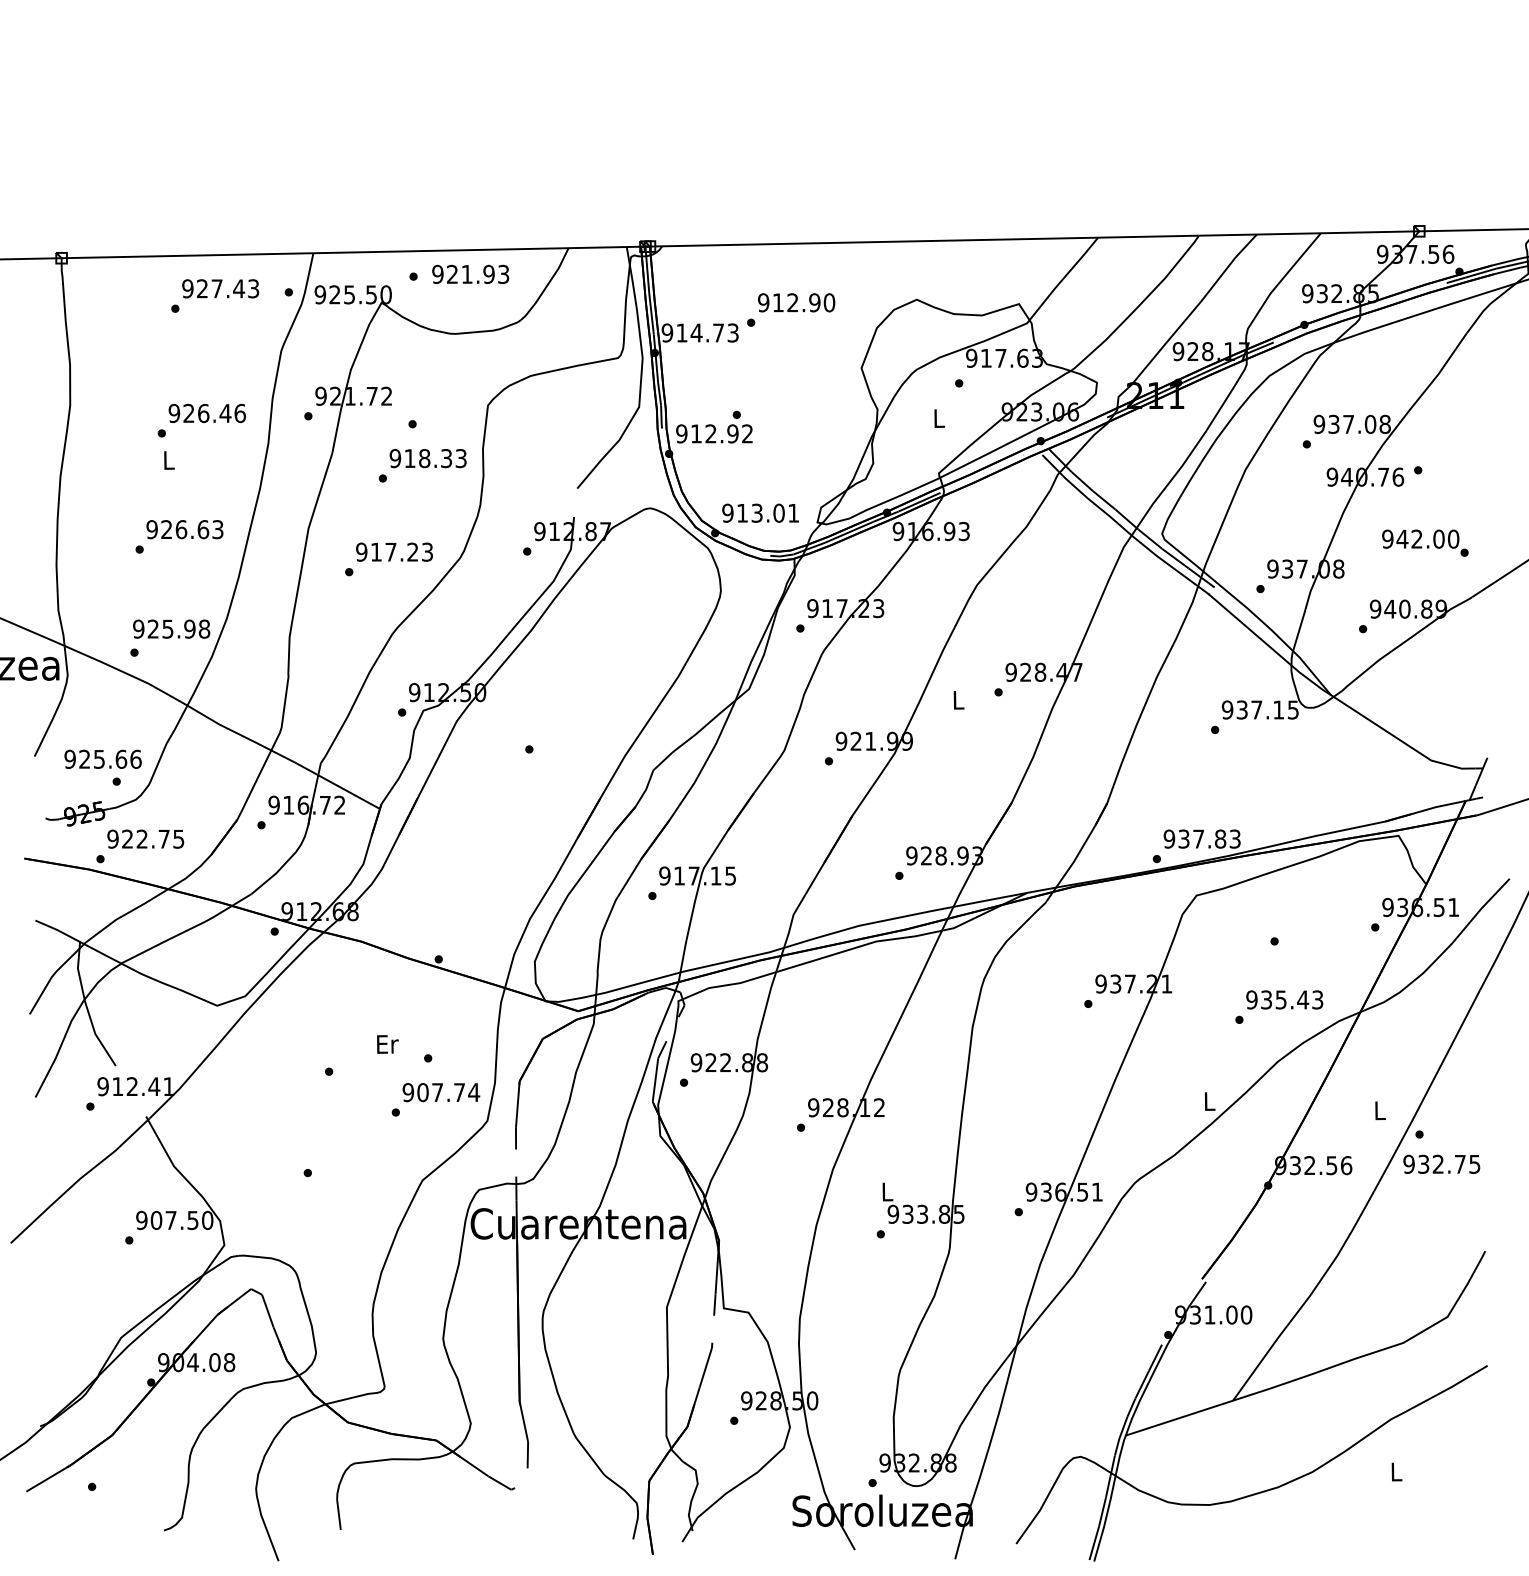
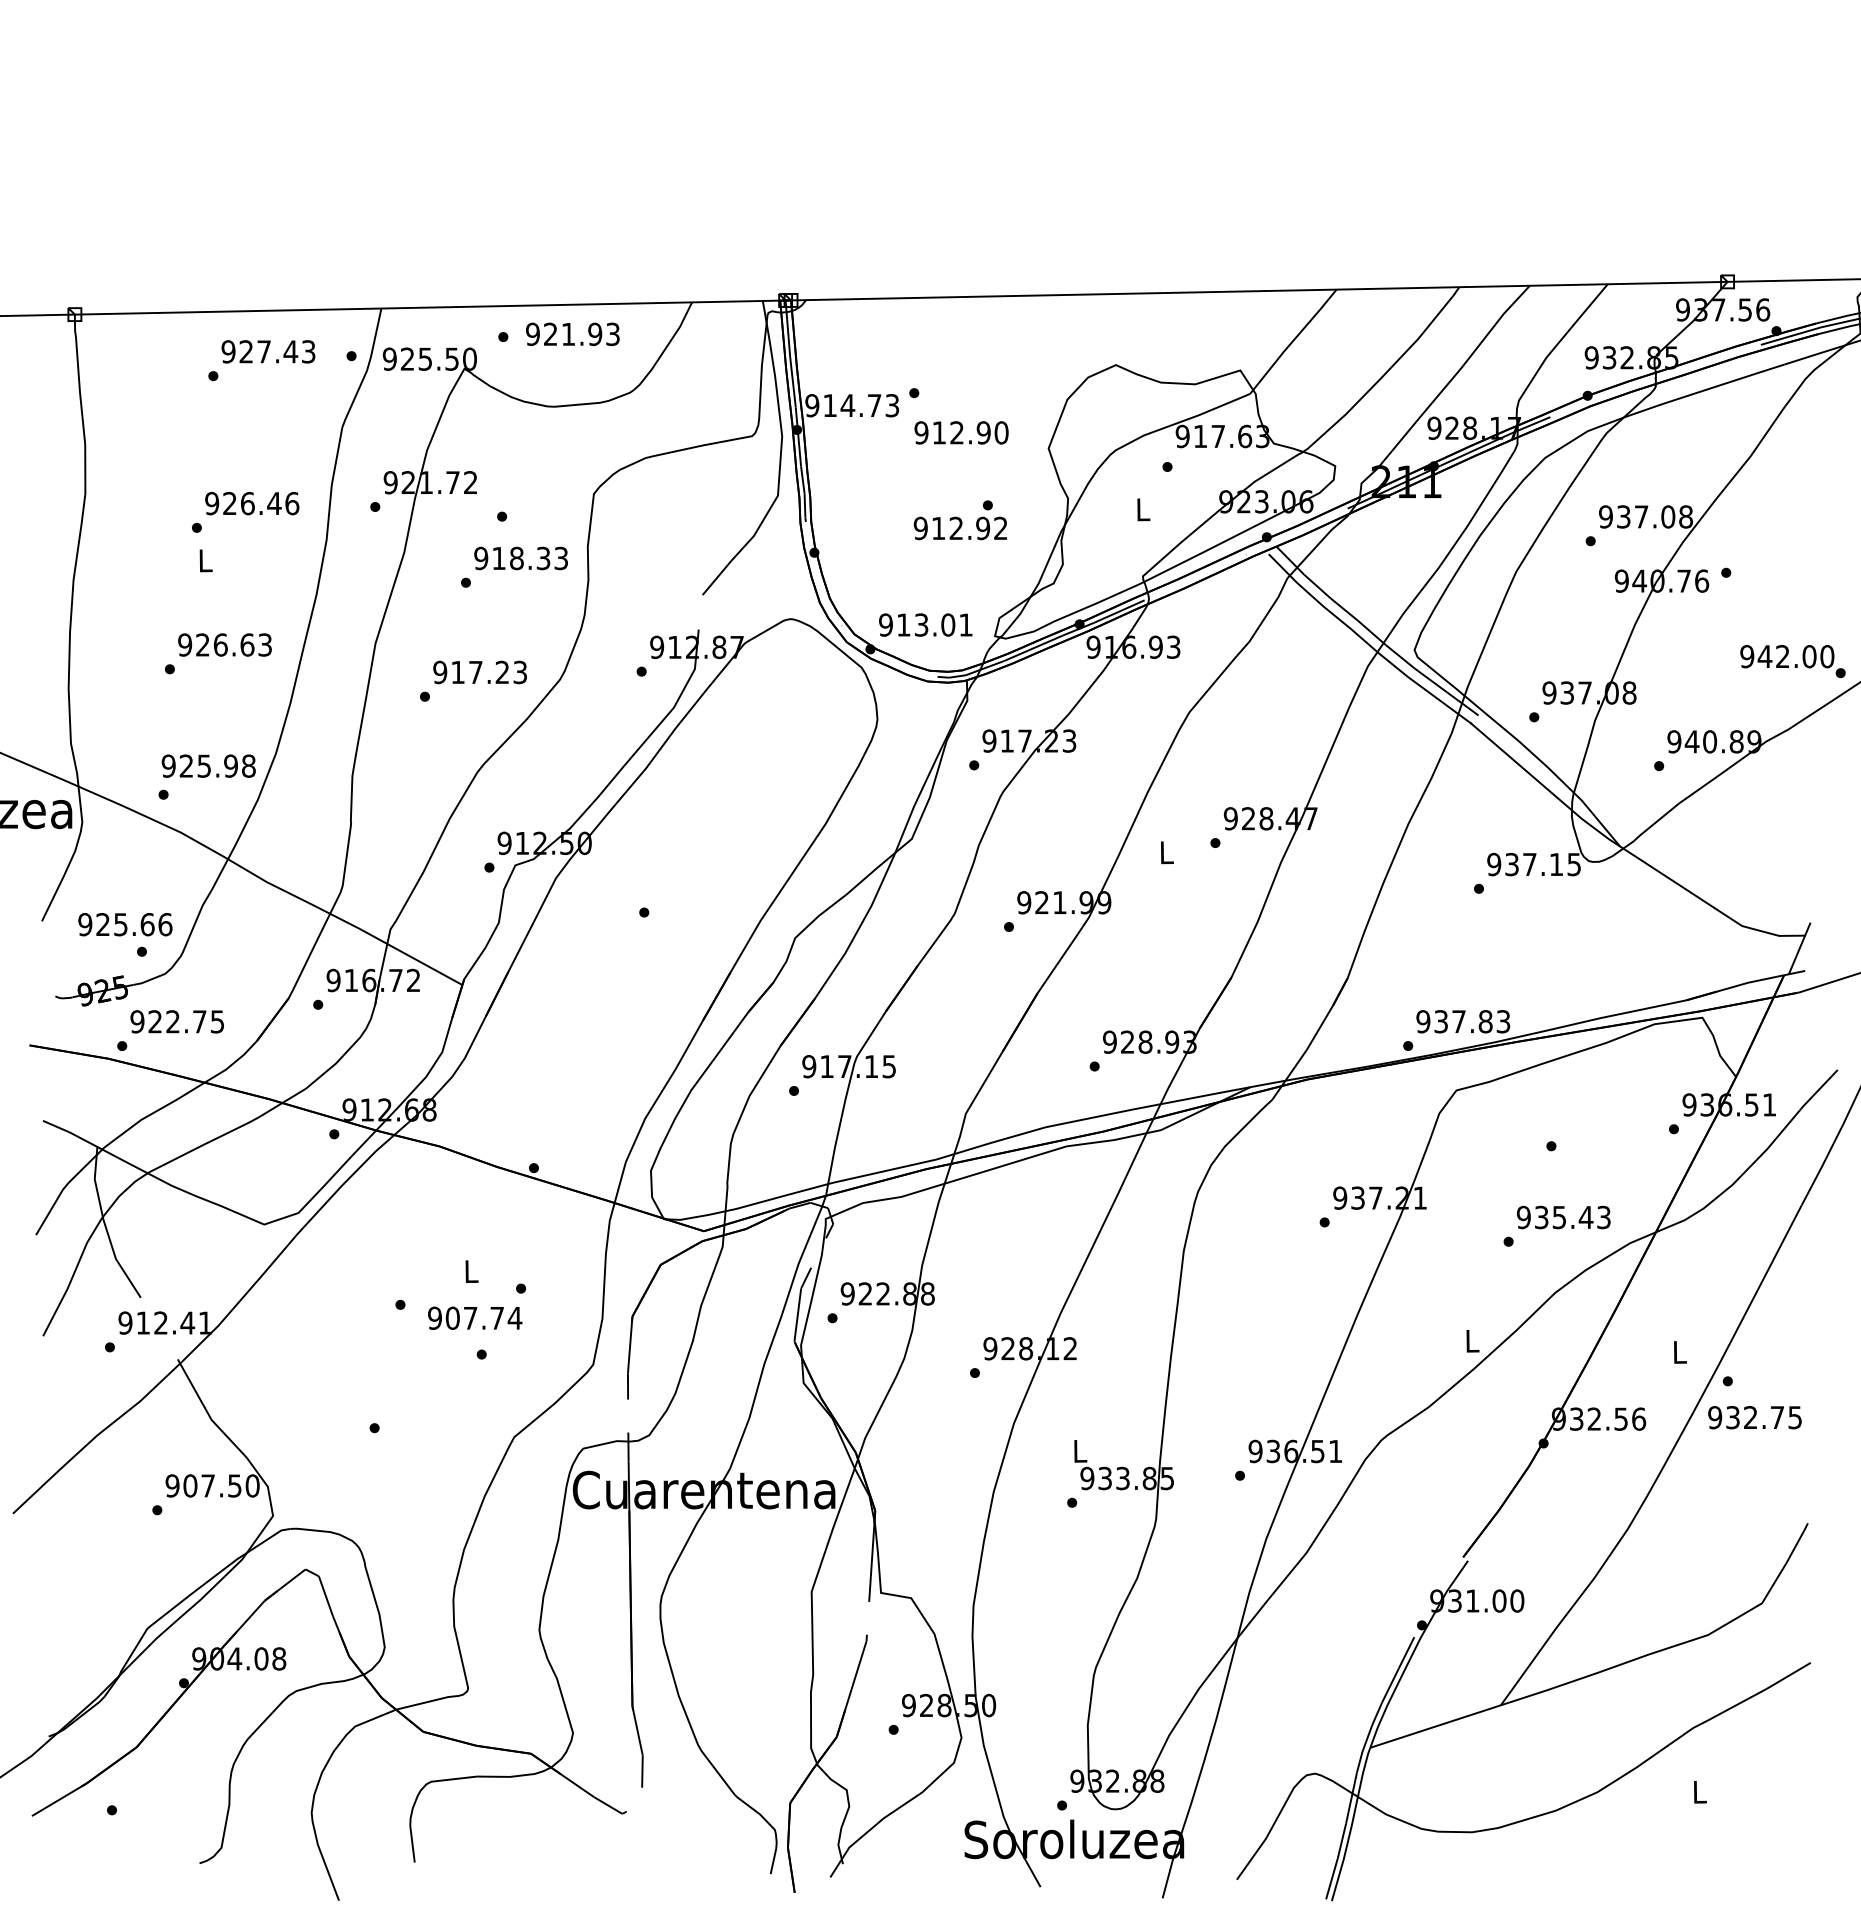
text: (796, 302) -> (961, 432), moved
text: (713, 427) -> (959, 520), moved
text: (1424, 543) -> (1792, 661), moved
text: (387, 1044) -> (471, 1271), Er -> L
text: (441, 1091) -> (475, 1317), moved

